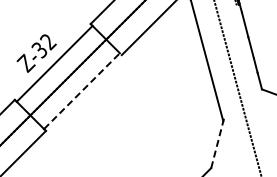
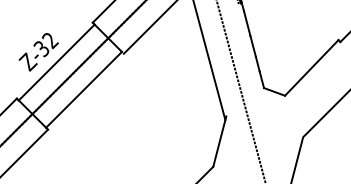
line: (82, 90) -> (84, 89), dashed -> solid
line: (217, 142) -> (219, 141), dashed -> solid

